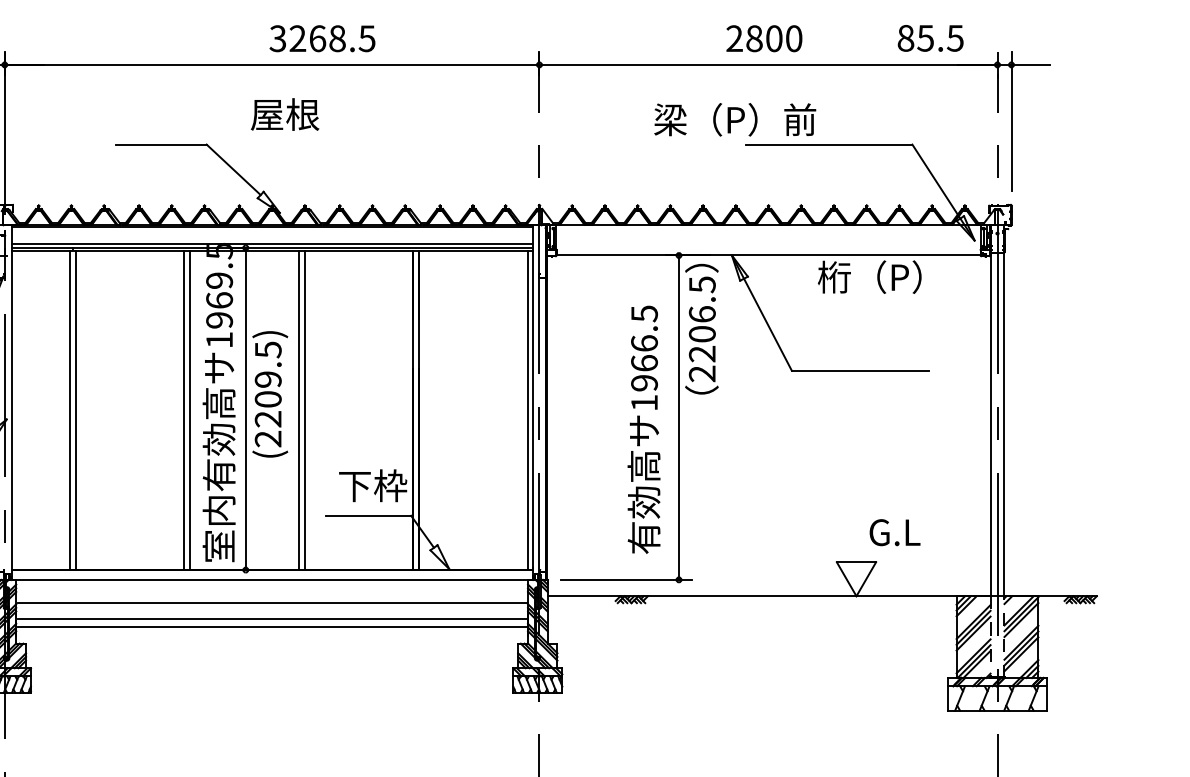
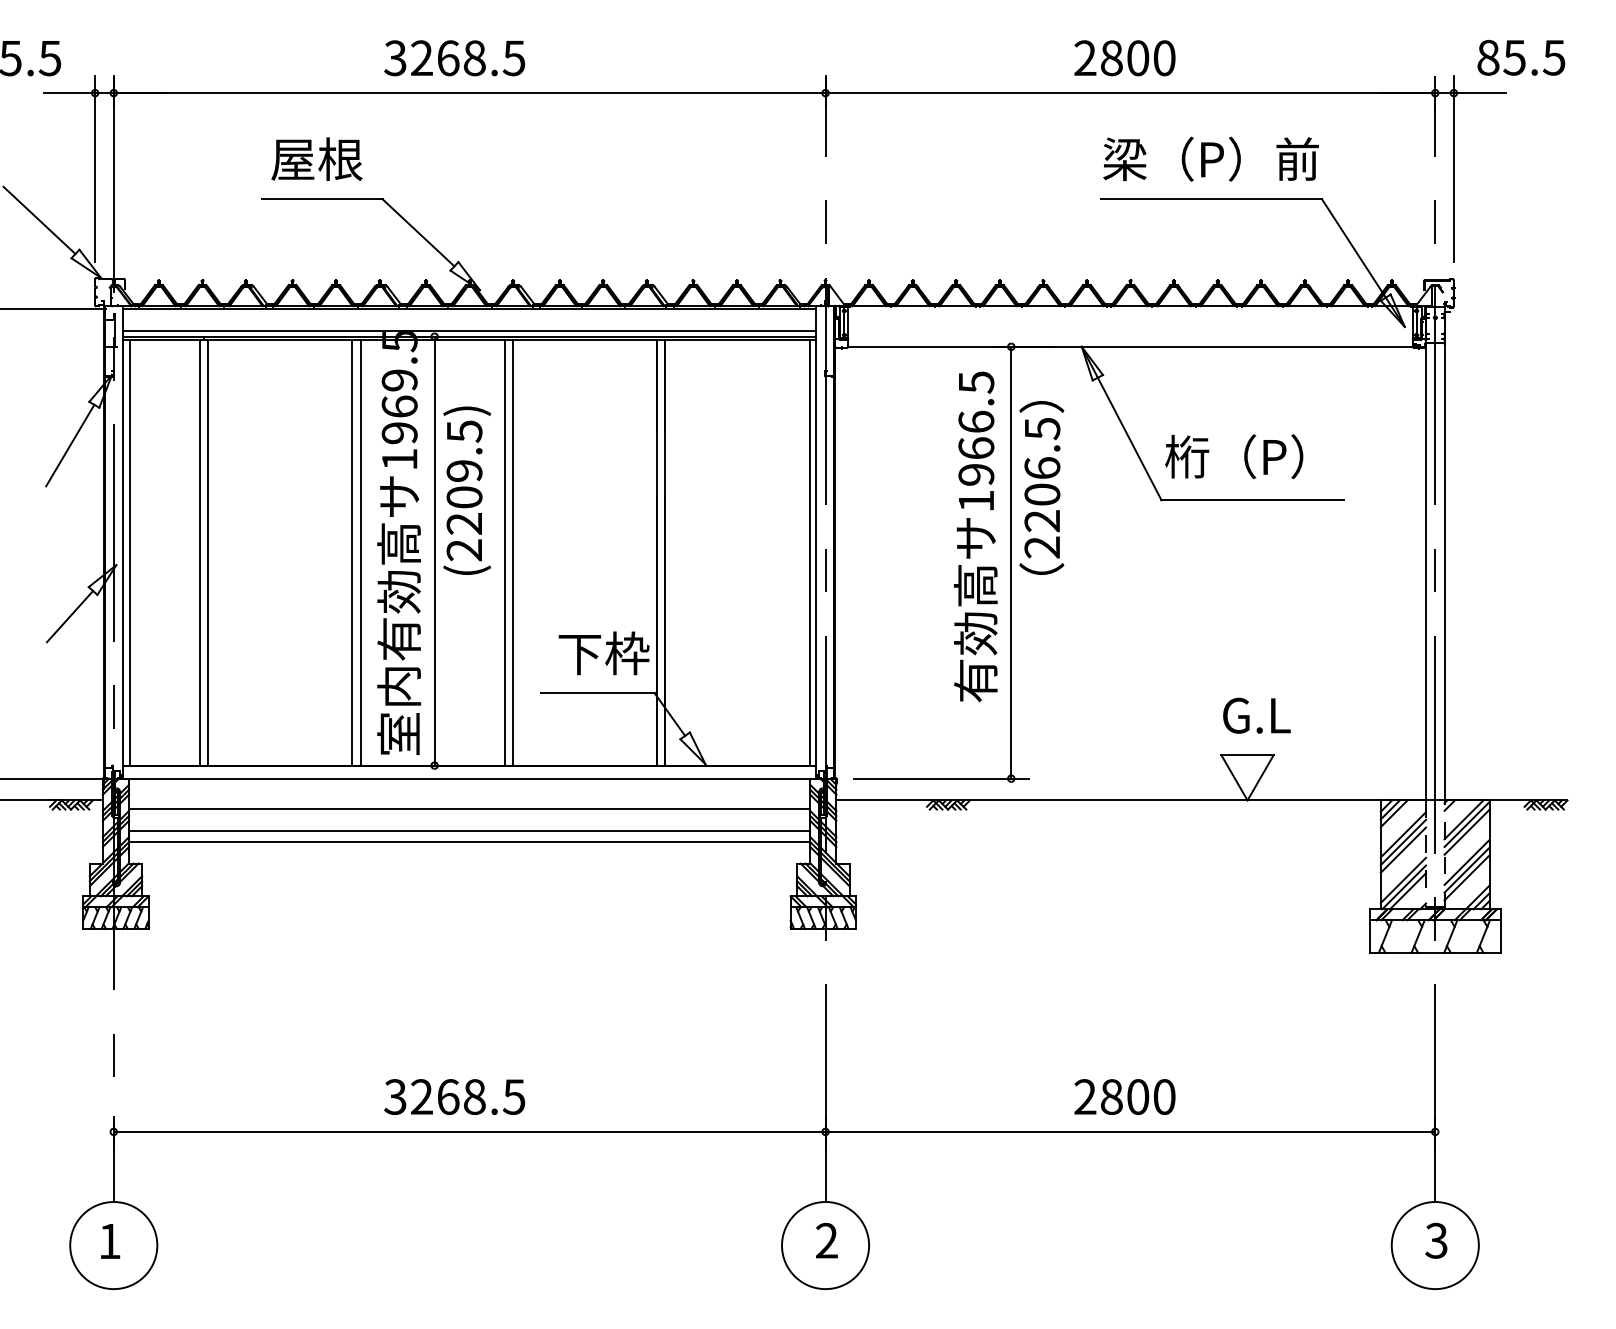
text: (322, 38) -> (454, 58), moved
text: (930, 38) -> (1521, 57), moved
text: (284, 114) -> (316, 158), moved
text: (734, 119) -> (1210, 158), moved
text: (869, 277) -> (1234, 456), moved
text: (701, 328) -> (1041, 487), moved
text: (270, 394) -> (467, 490), moved
line: (16, 409) -> (129, 552), added
text: (643, 429) -> (975, 536), moved
text: (894, 532) -> (1256, 715), moved

